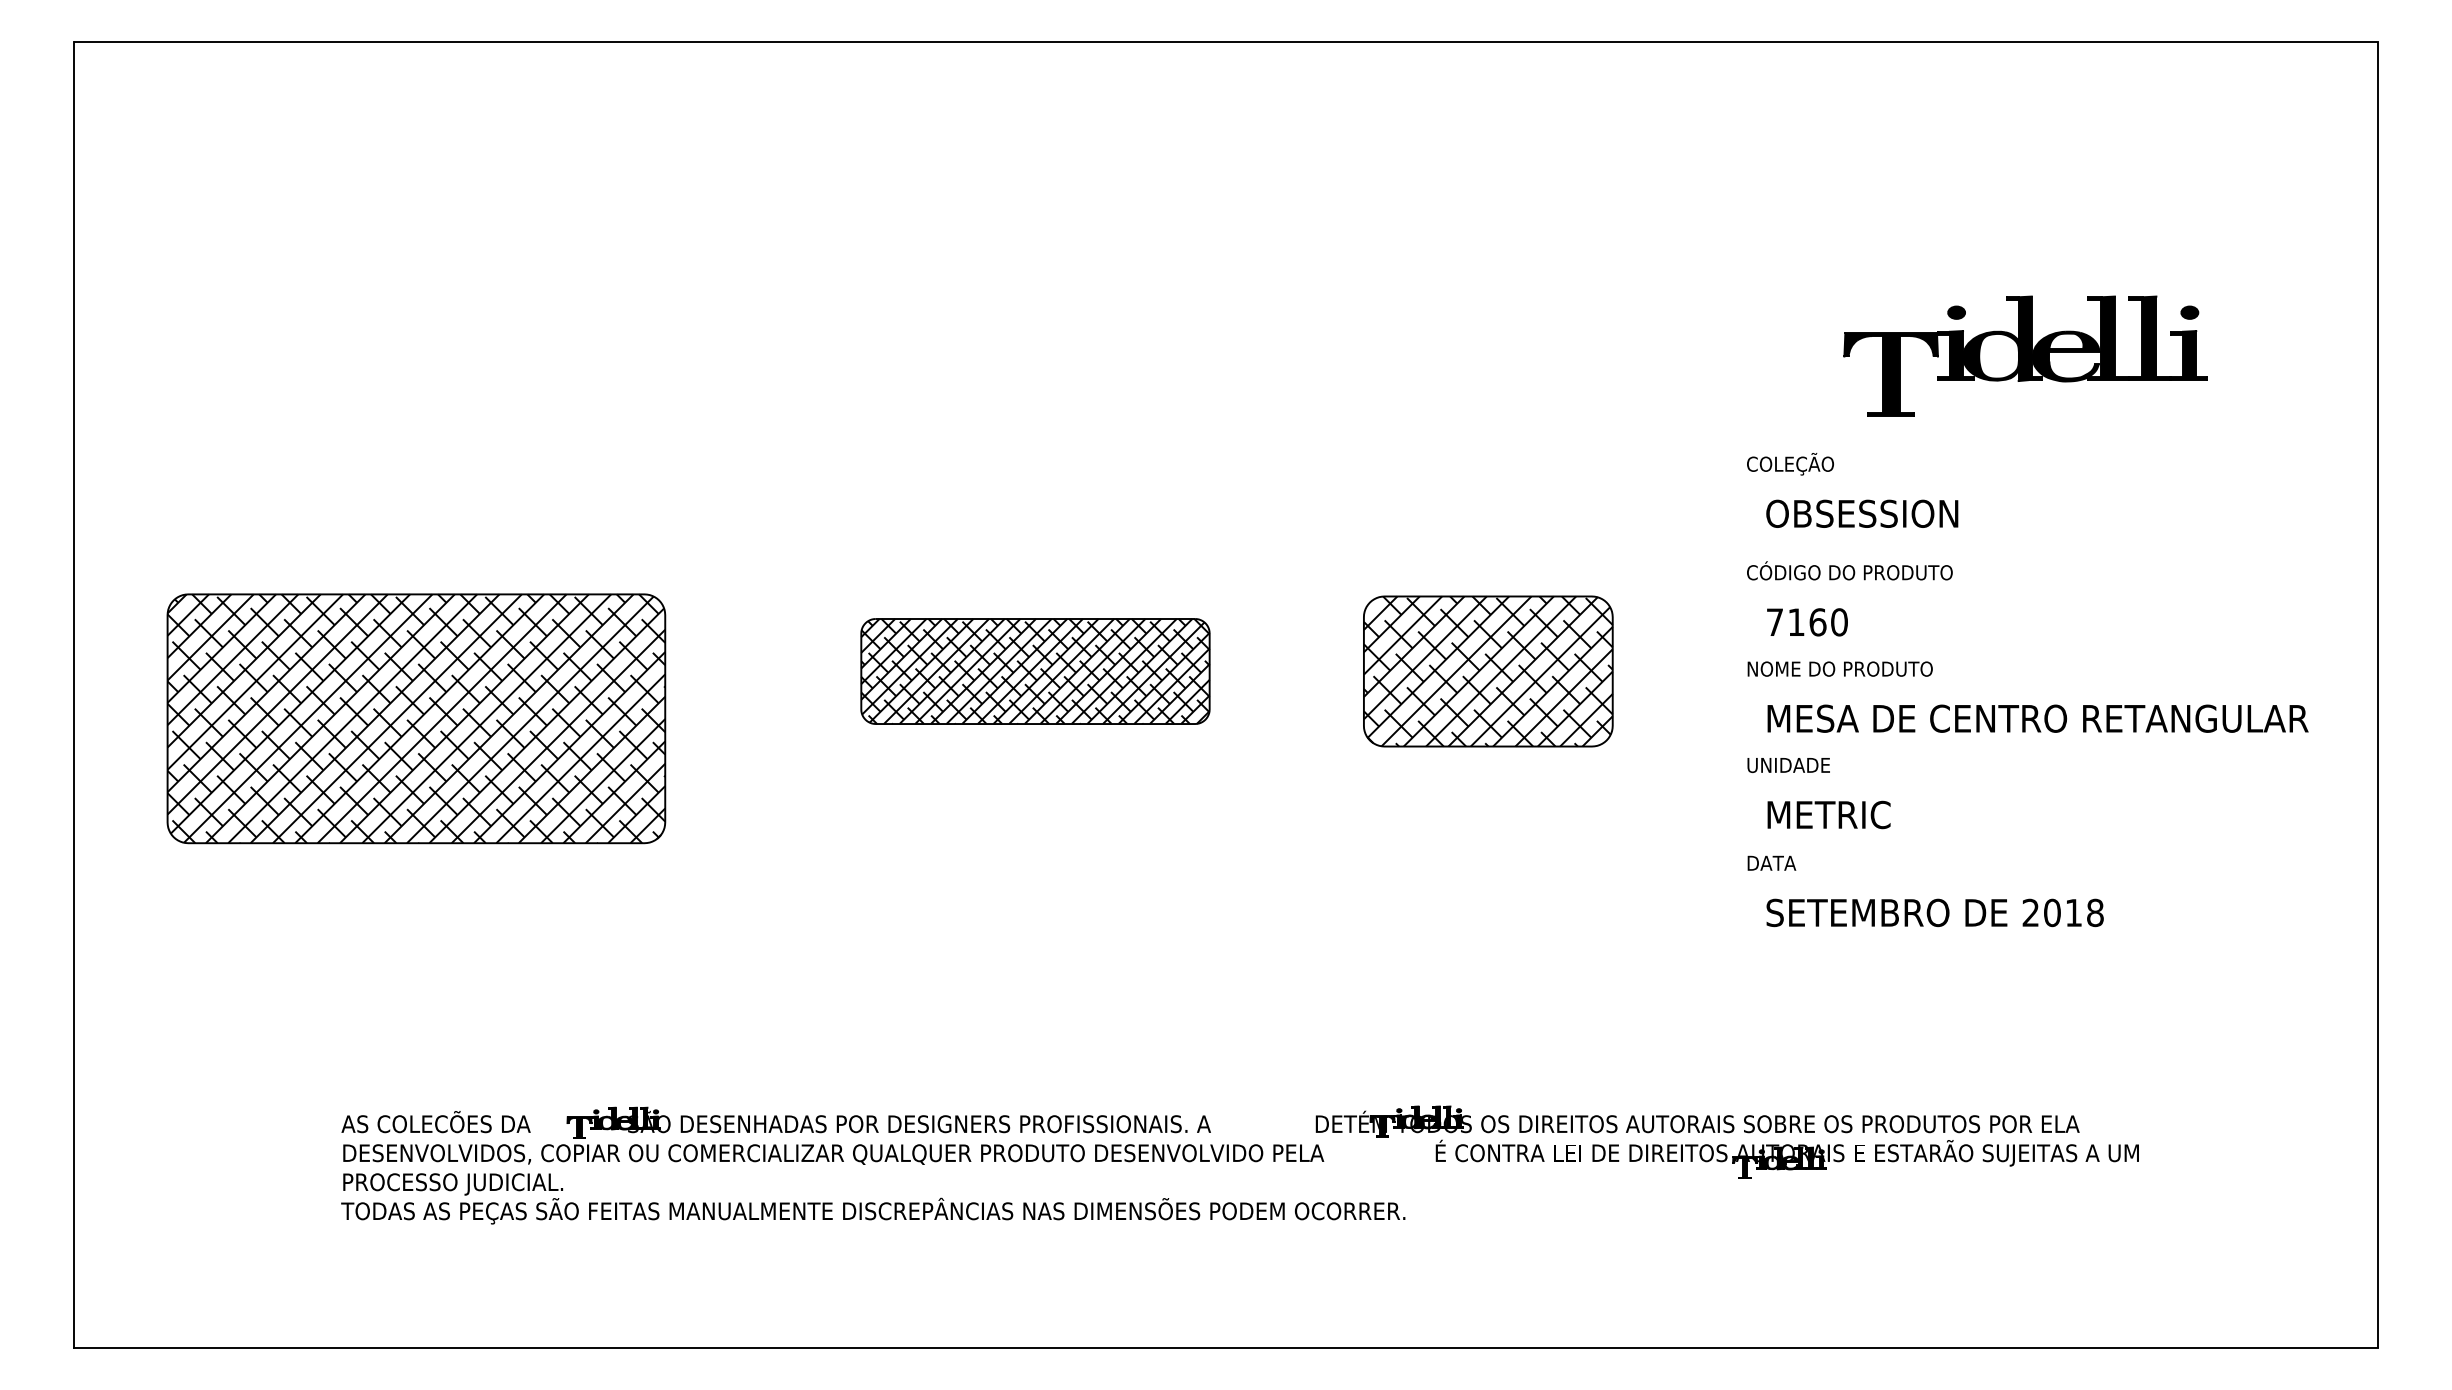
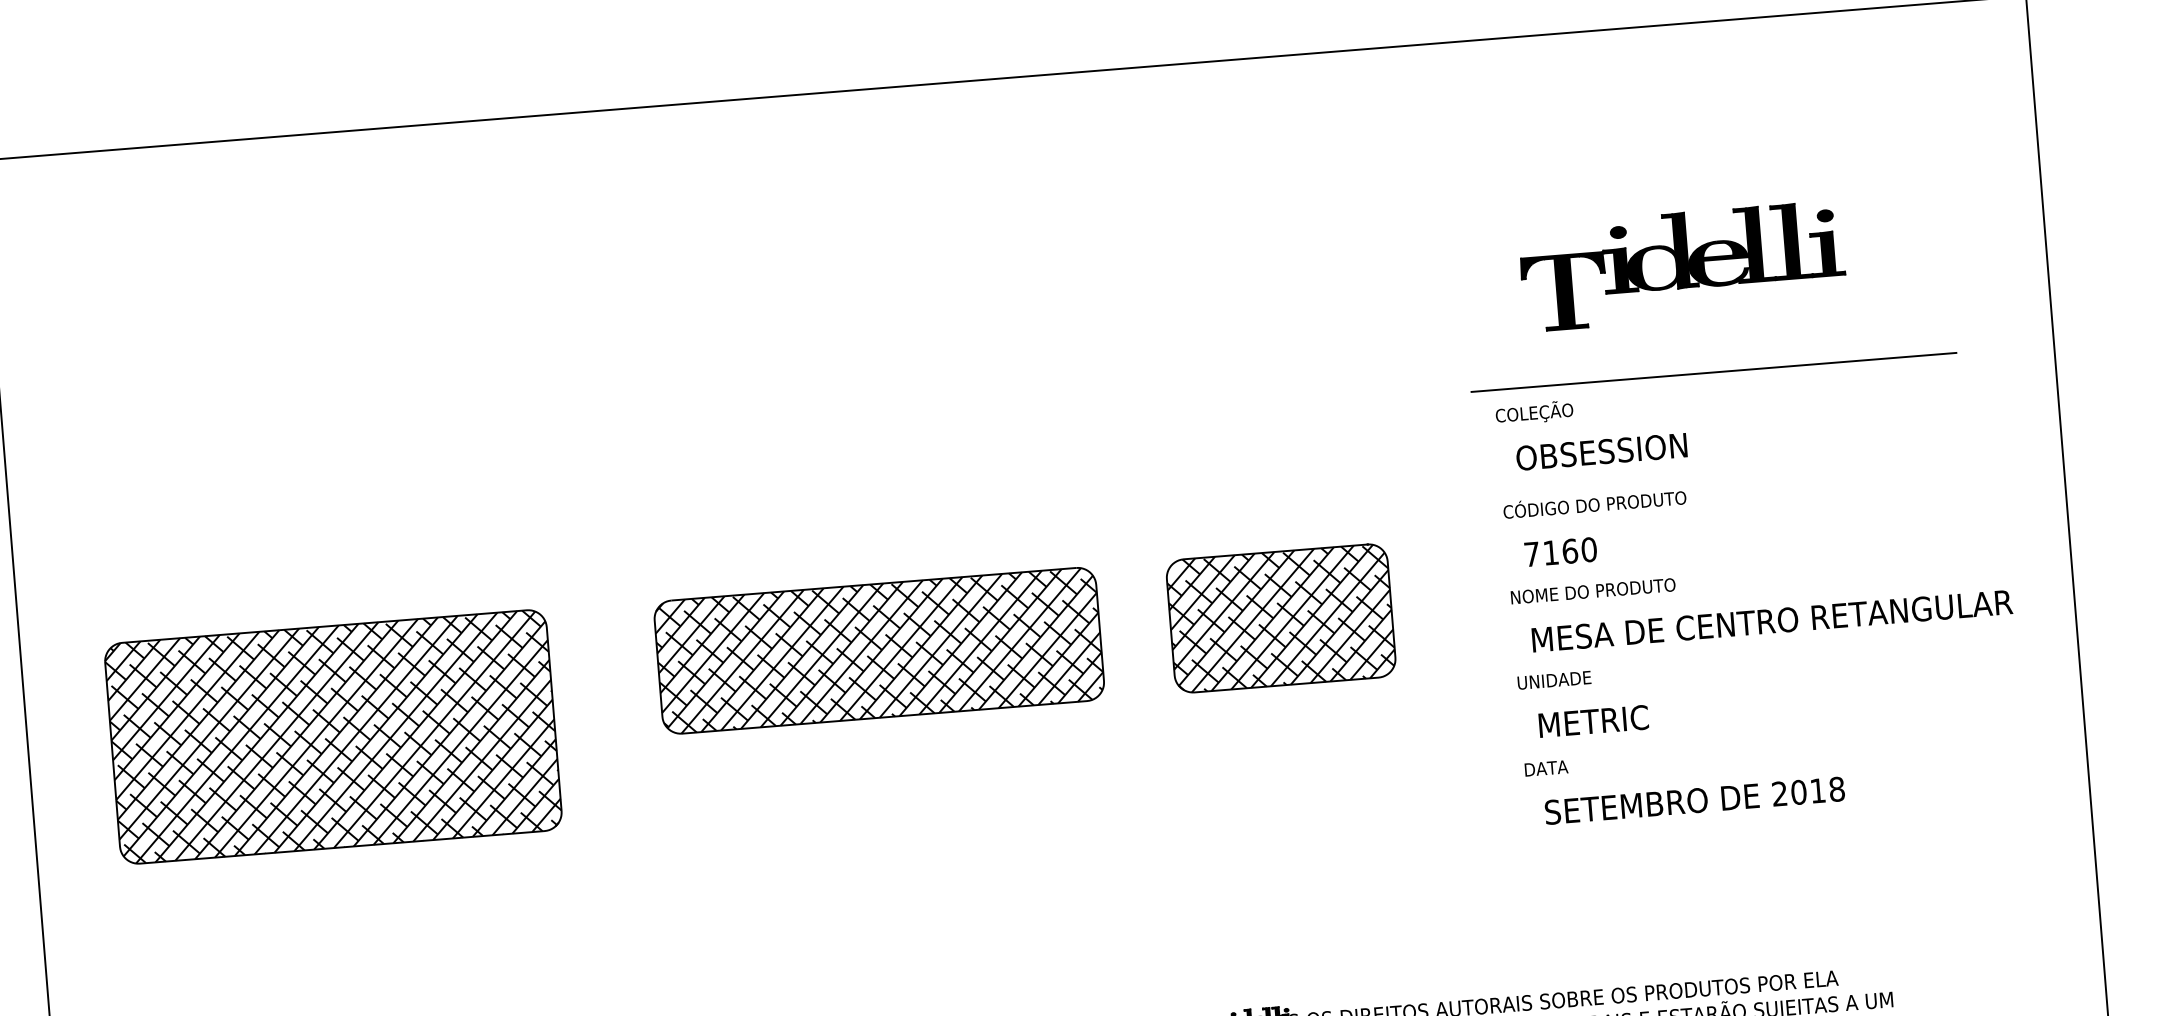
part: (2025, 355) -> (1682, 265), moved
line: (1994, 435) -> (1713, 372), added
part: (1035, 671) -> (879, 650), size x1.43

